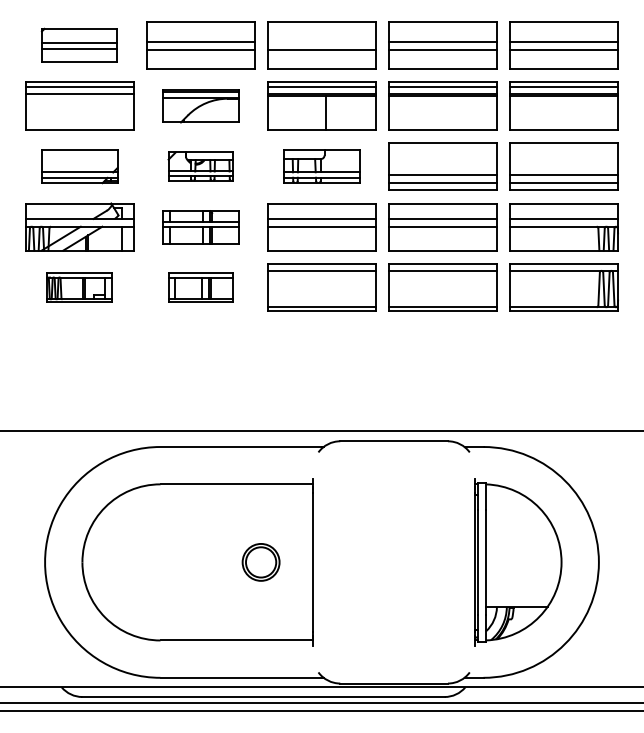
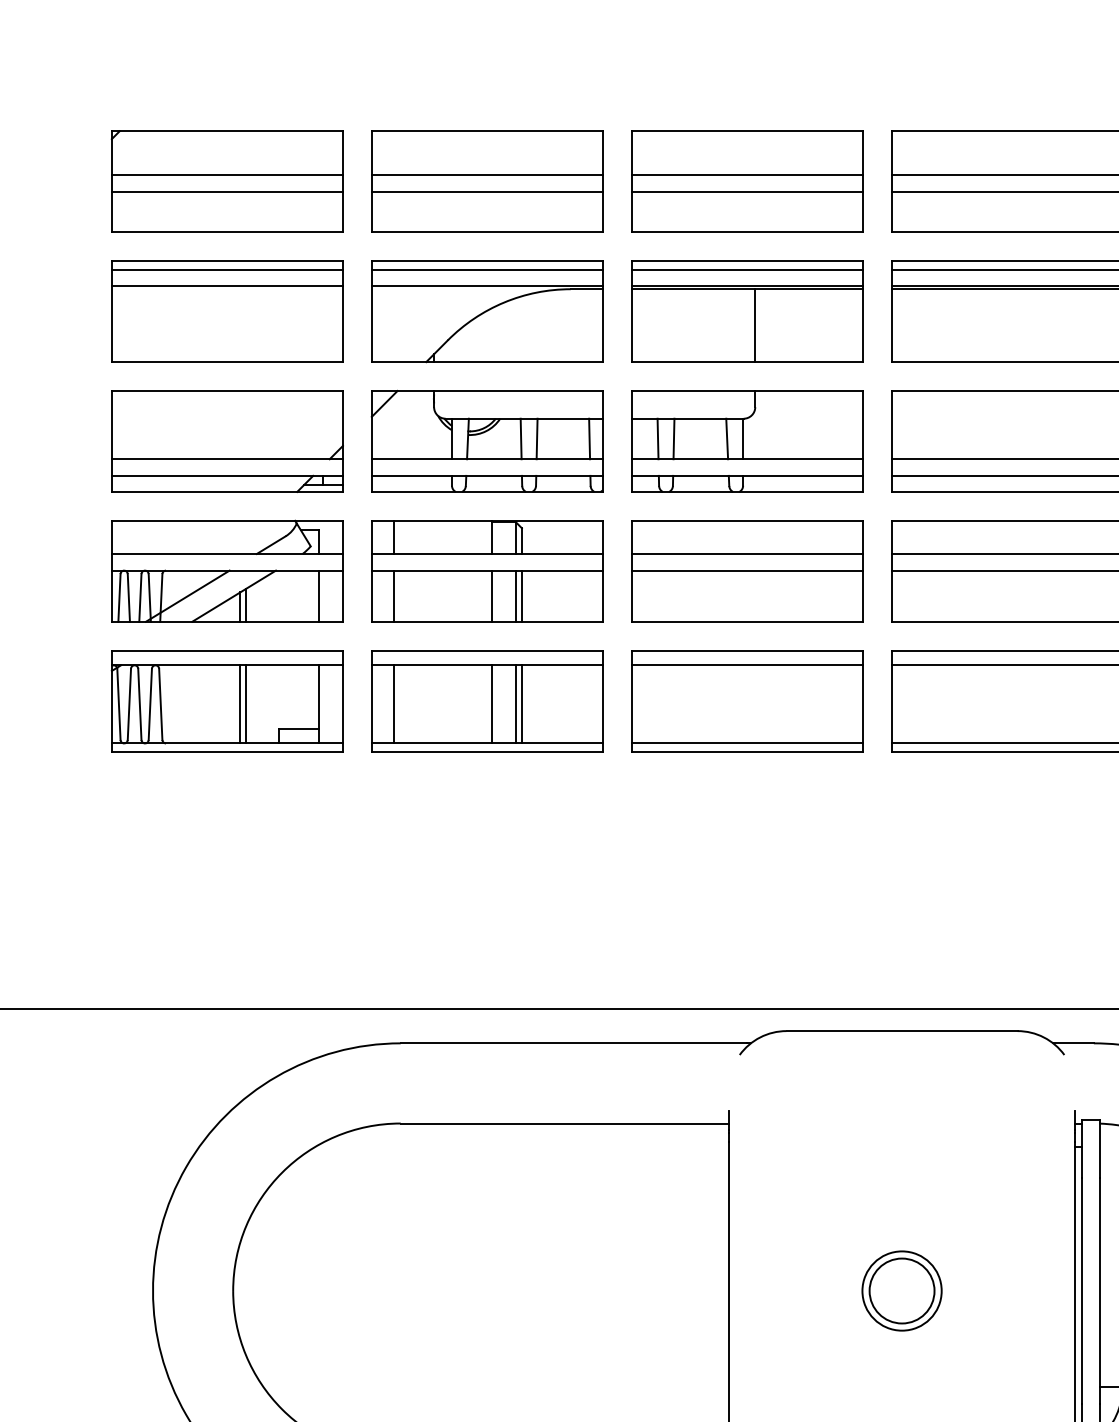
line: (321, 42) -> (746, 175), added
part: (79, 44) -> (226, 179), size x1.43
part: (200, 105) -> (486, 310), size x1.43
part: (79, 166) -> (226, 441), size x1.43
part: (200, 166) -> (486, 441), size x1.67
part: (321, 166) -> (746, 441), size x1.43
part: (200, 227) -> (486, 572), size x1.43
part: (79, 287) -> (226, 701), size x1.67
part: (200, 287) -> (486, 701), size x1.67
part: (260, 562) -> (900, 1291), moved

